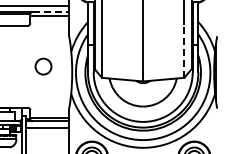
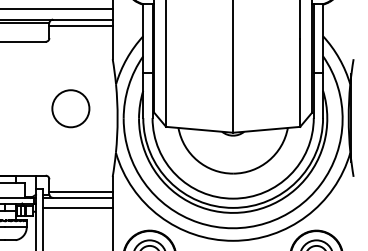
line: (51, 11) -> (83, 18), dashed -> solid
line: (184, 50) -> (300, 82), dashed -> solid
circle: (43, 66) -> (70, 108), size x1.43

